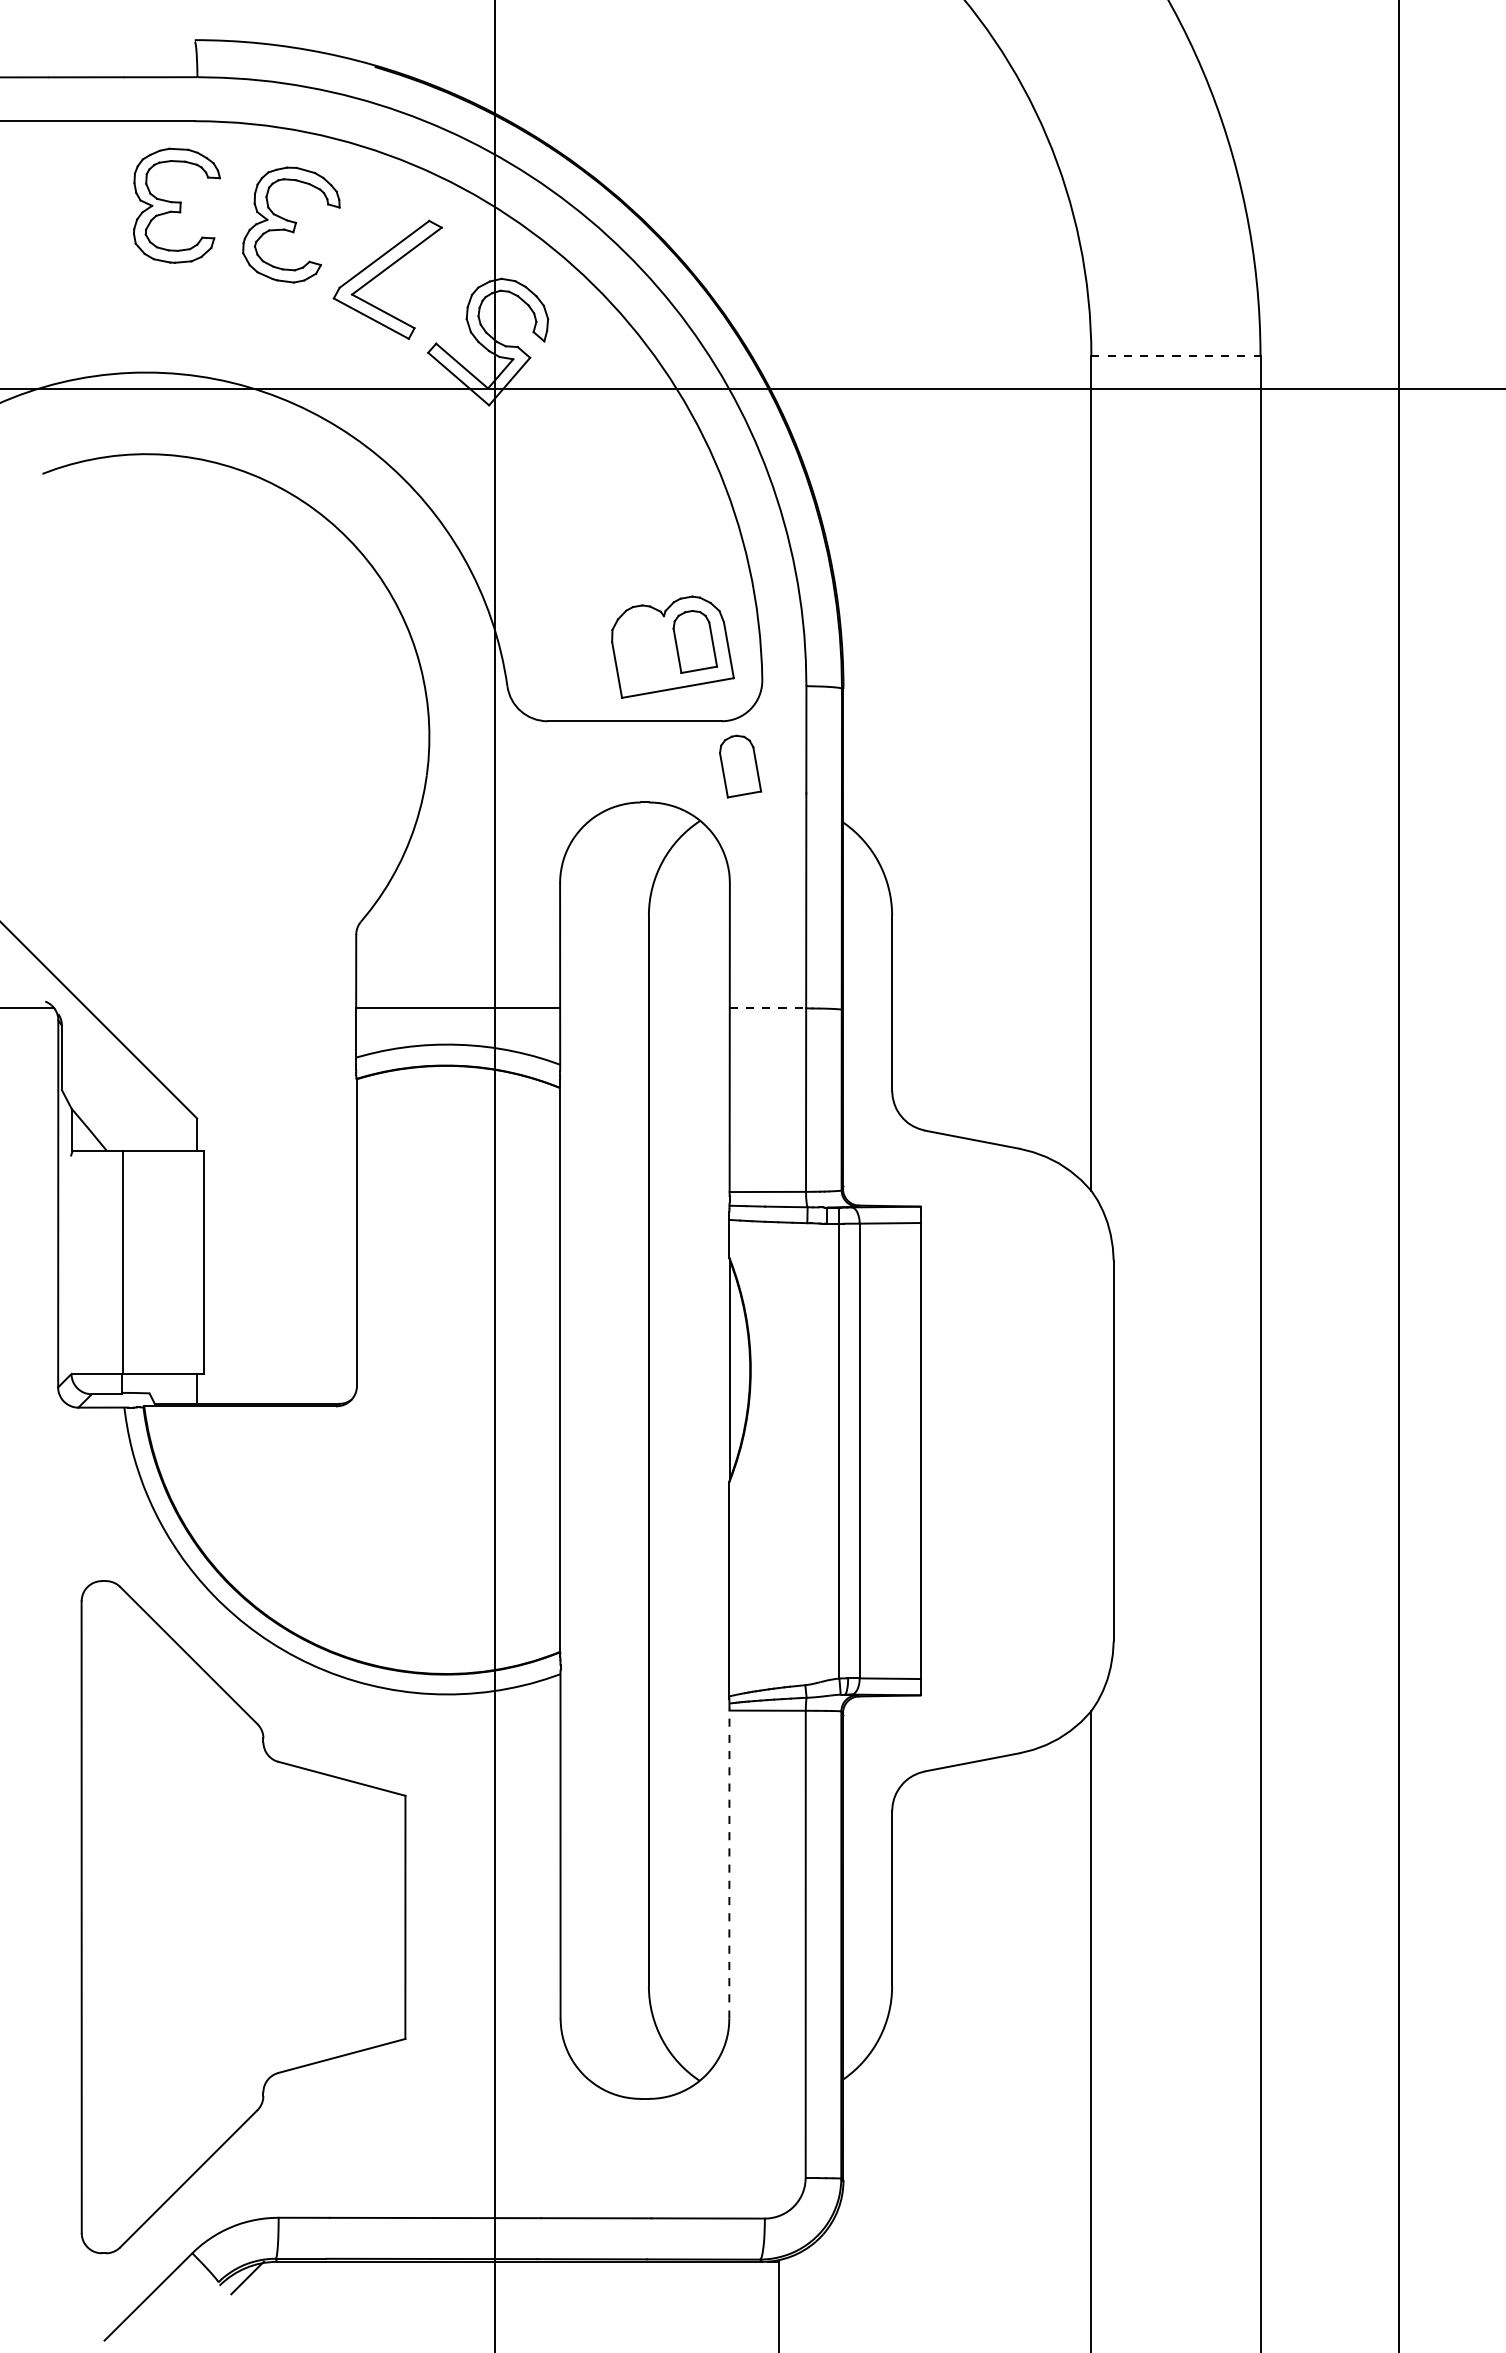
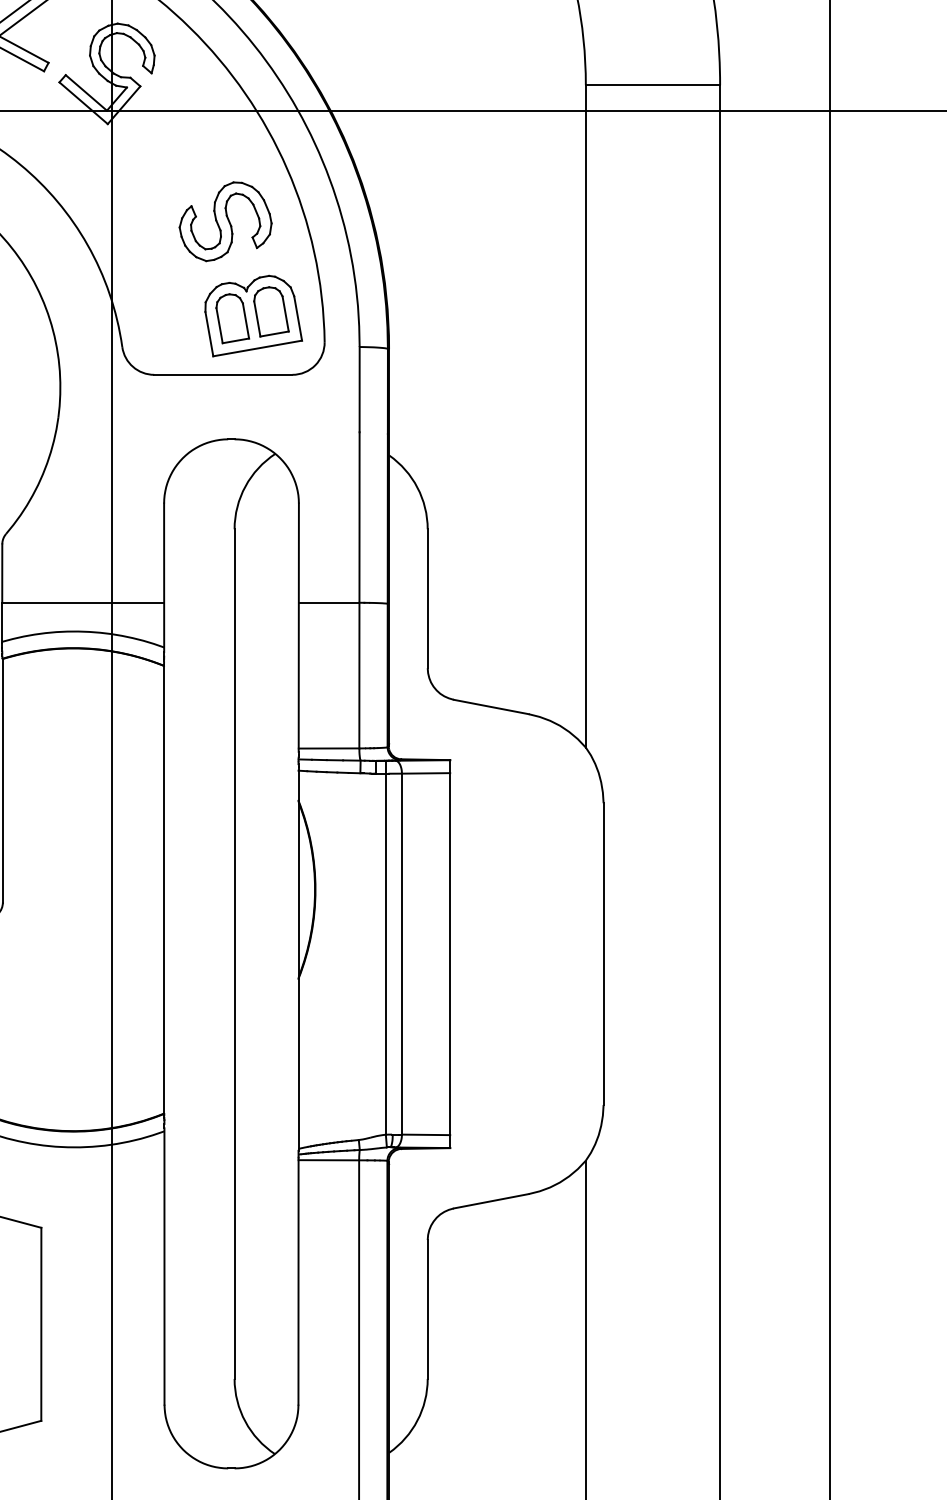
line: (1175, 356) -> (652, 85), dashed -> solid
part: (637, 527) -> (225, 221), added
part: (740, 766) -> (232, 318), moved
line: (768, 1008) -> (329, 602), dashed -> solid
line: (729, 1863) -> (298, 1281), dashed -> solid

